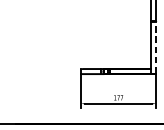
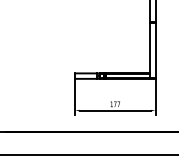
line: (156, 47) -> (155, 50), dashed -> solid

